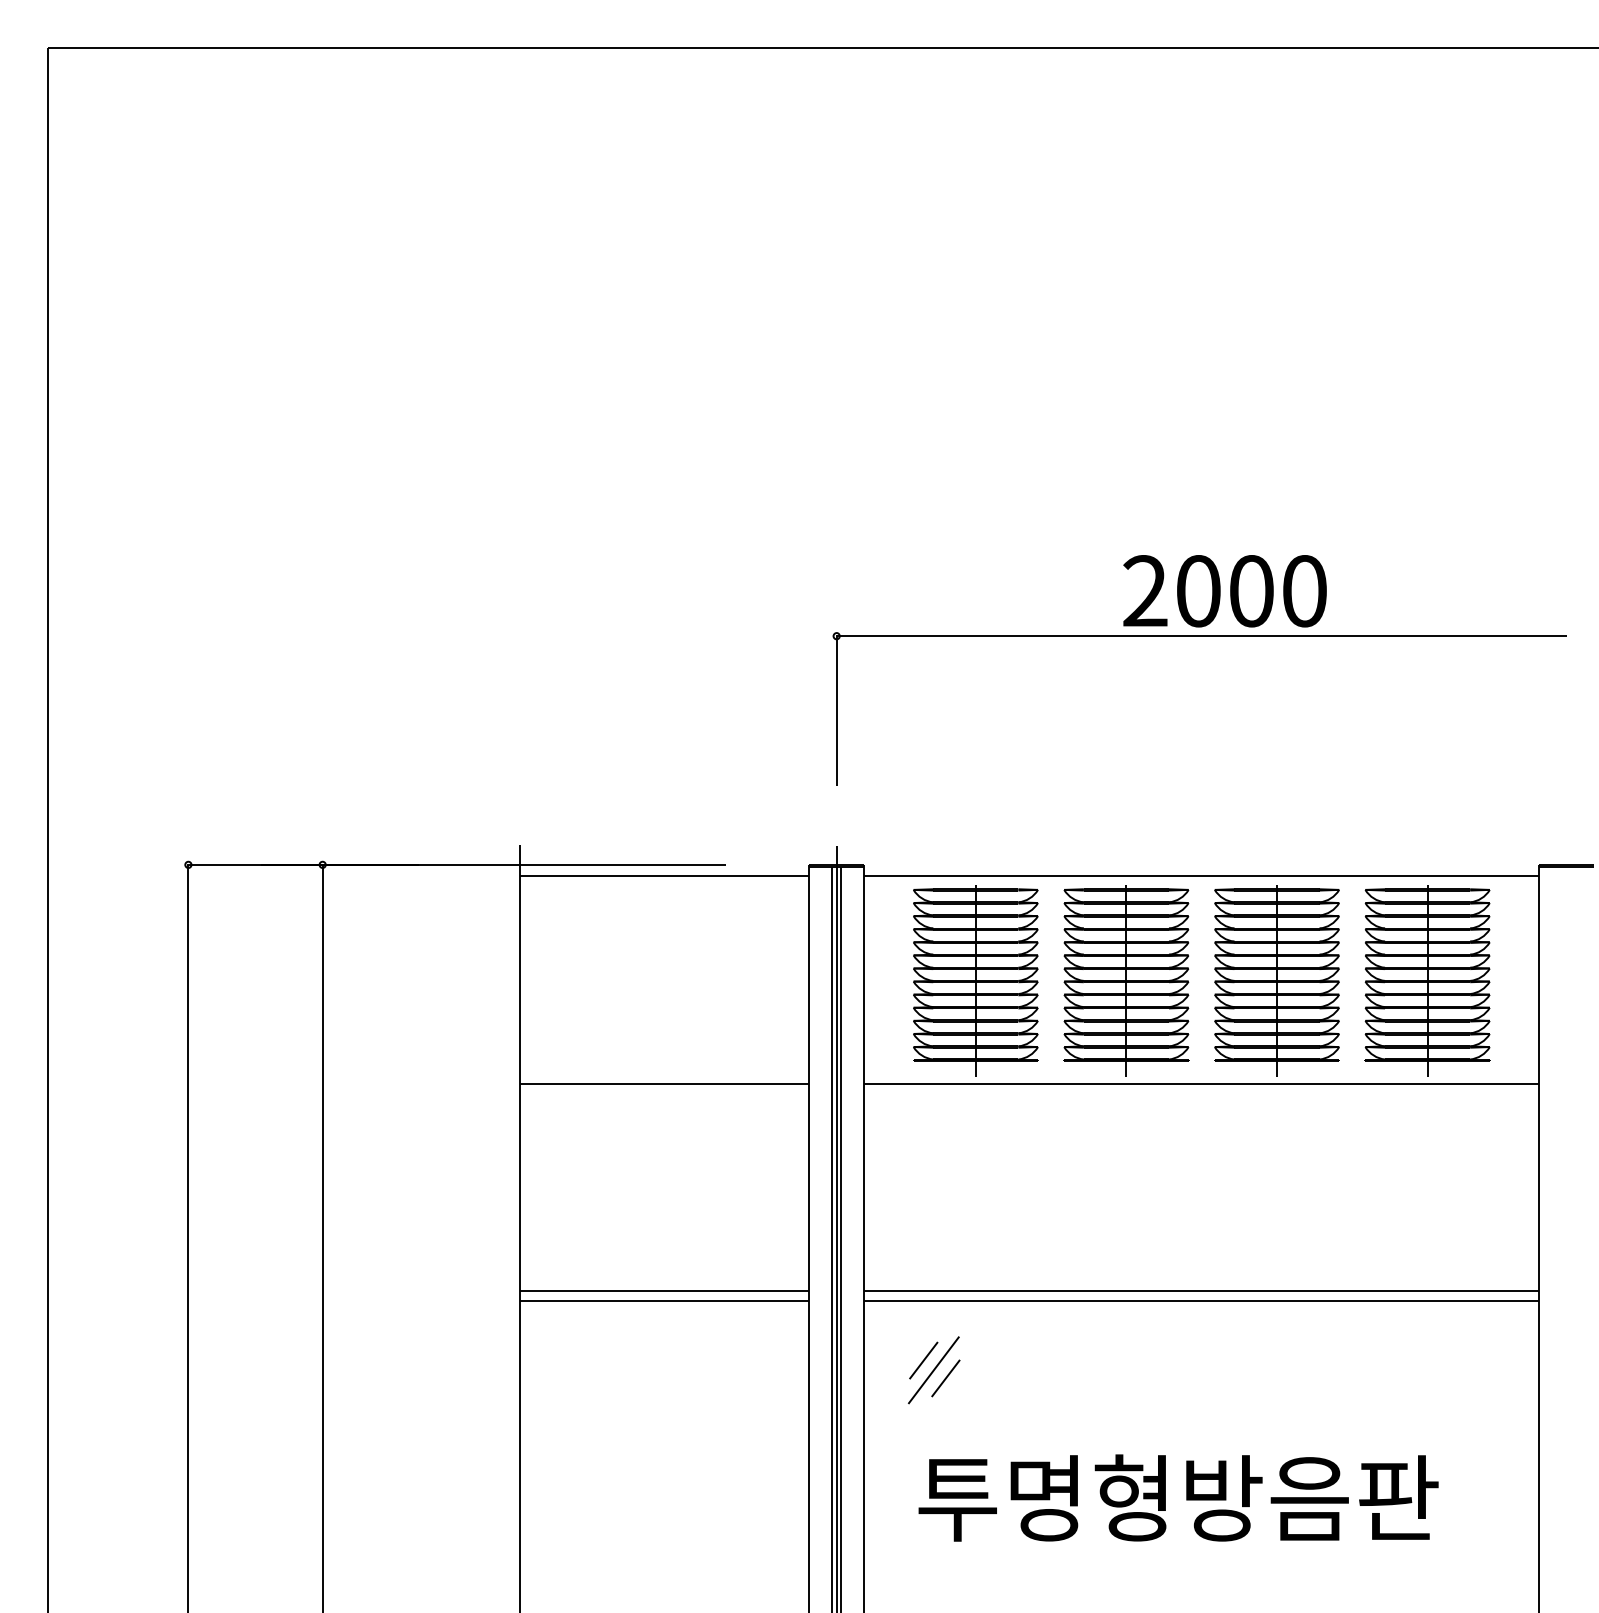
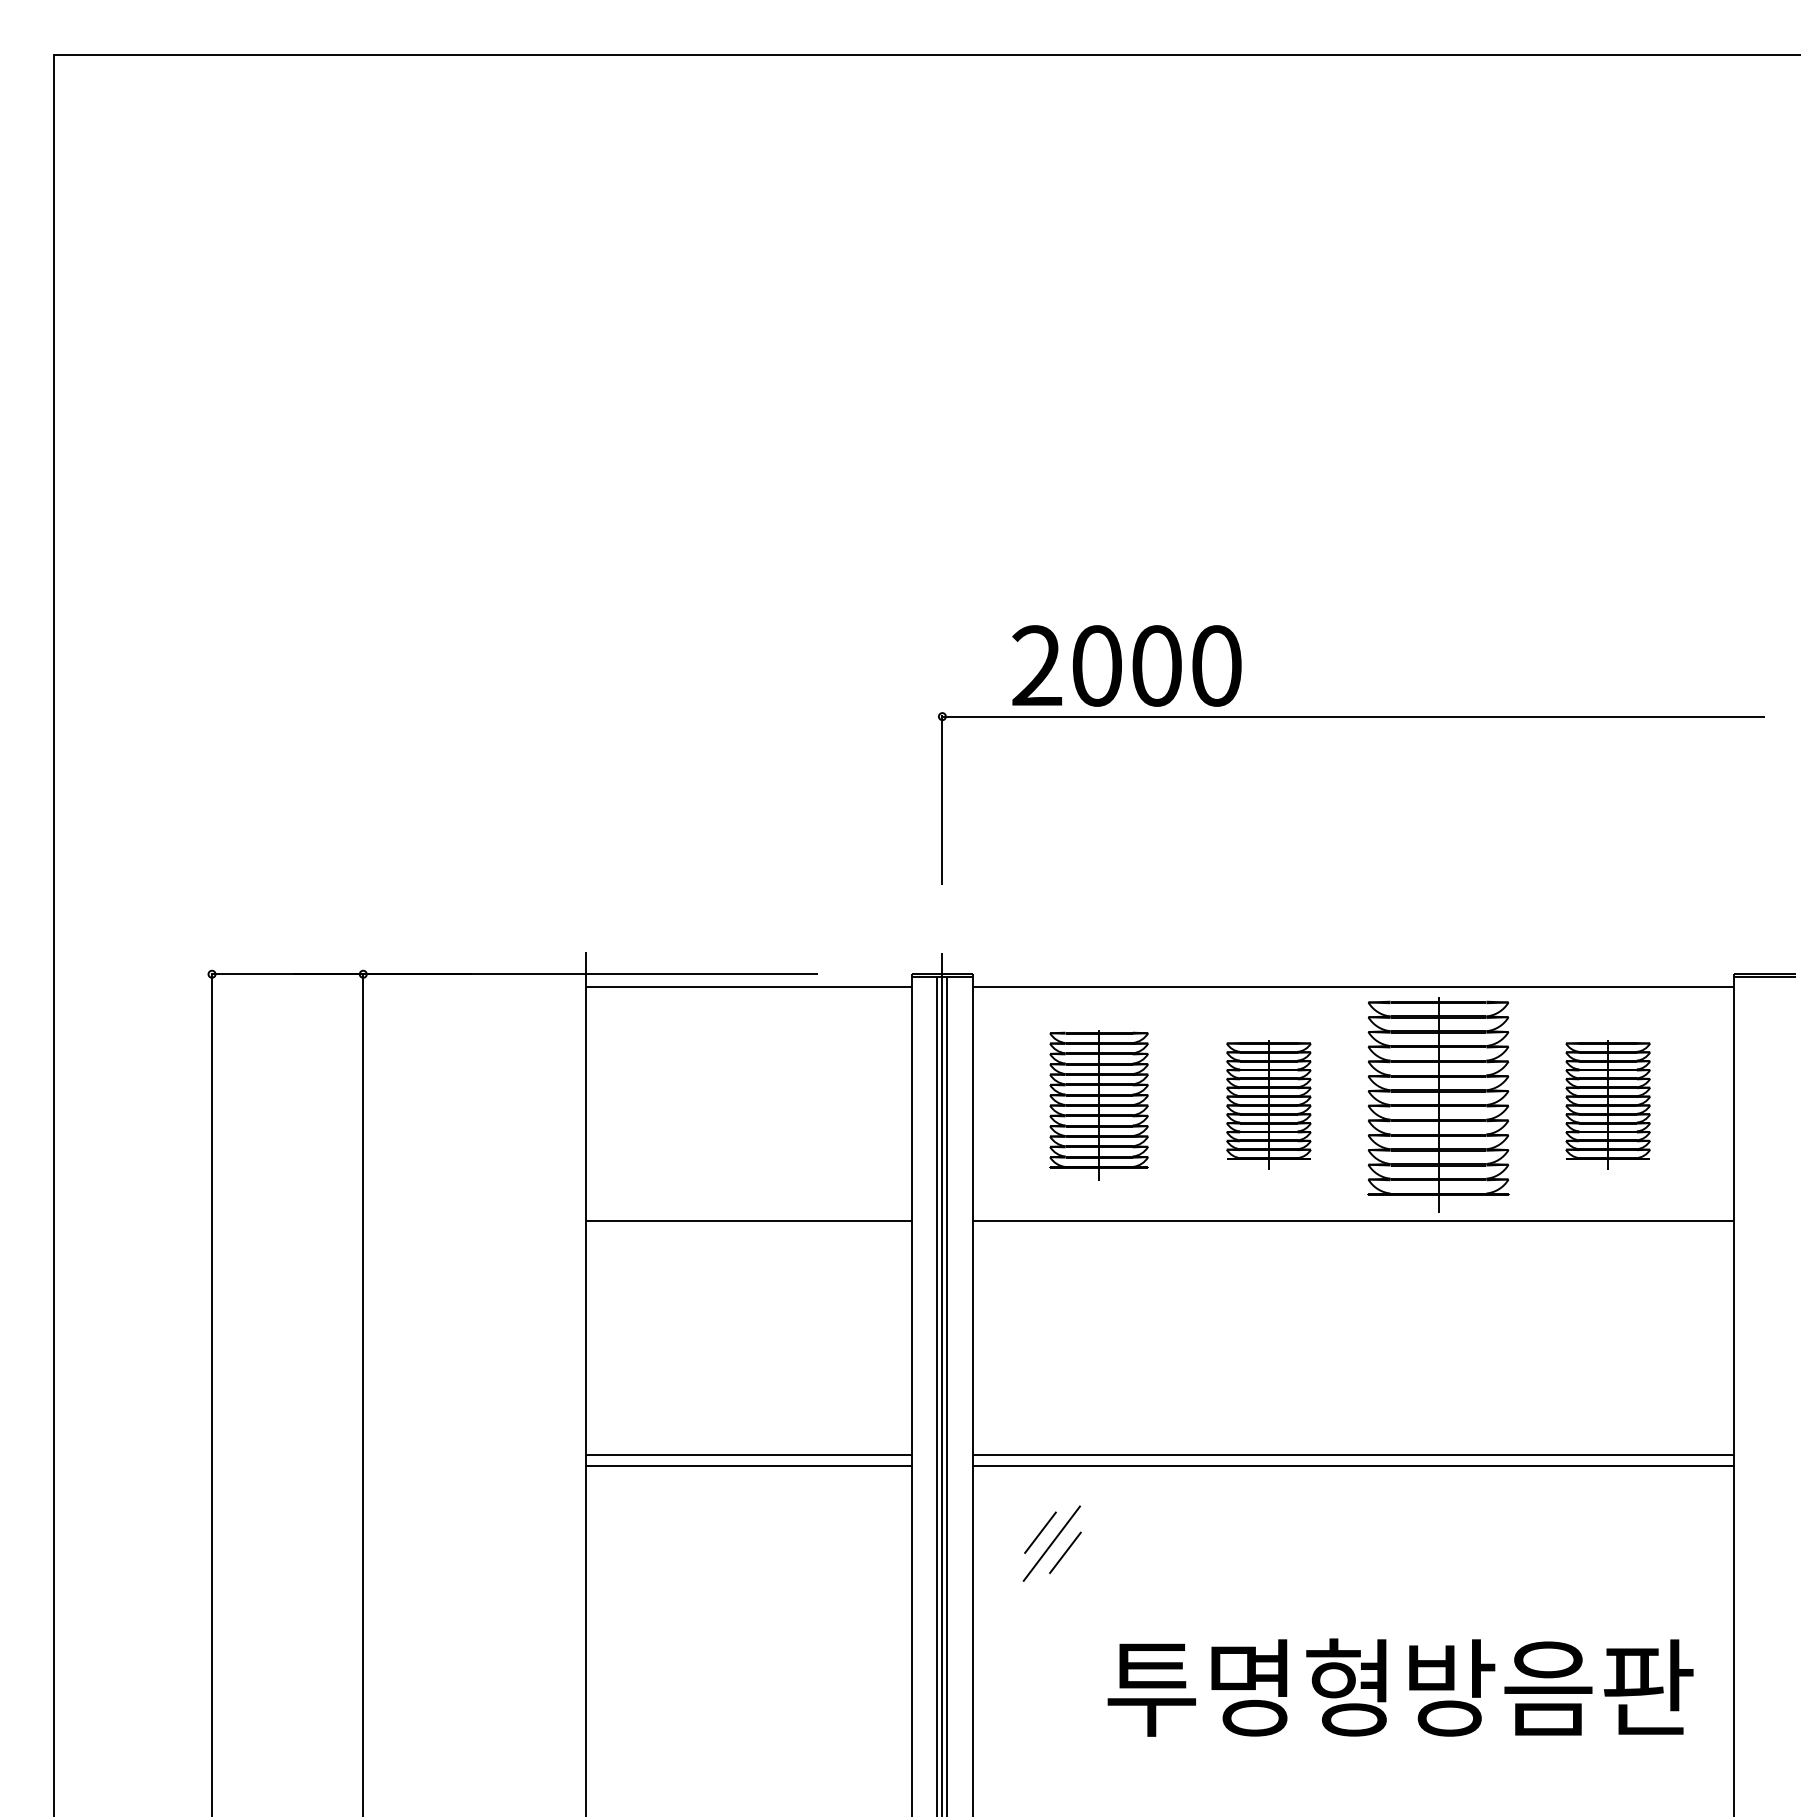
text: (1224, 590) -> (1126, 665), moved
part: (975, 980) -> (1098, 1104), size x0.7
part: (1126, 980) -> (1268, 1104), size x0.6
part: (1427, 980) -> (1607, 1104), size x0.6
text: (1178, 1497) -> (1400, 1687), moved

